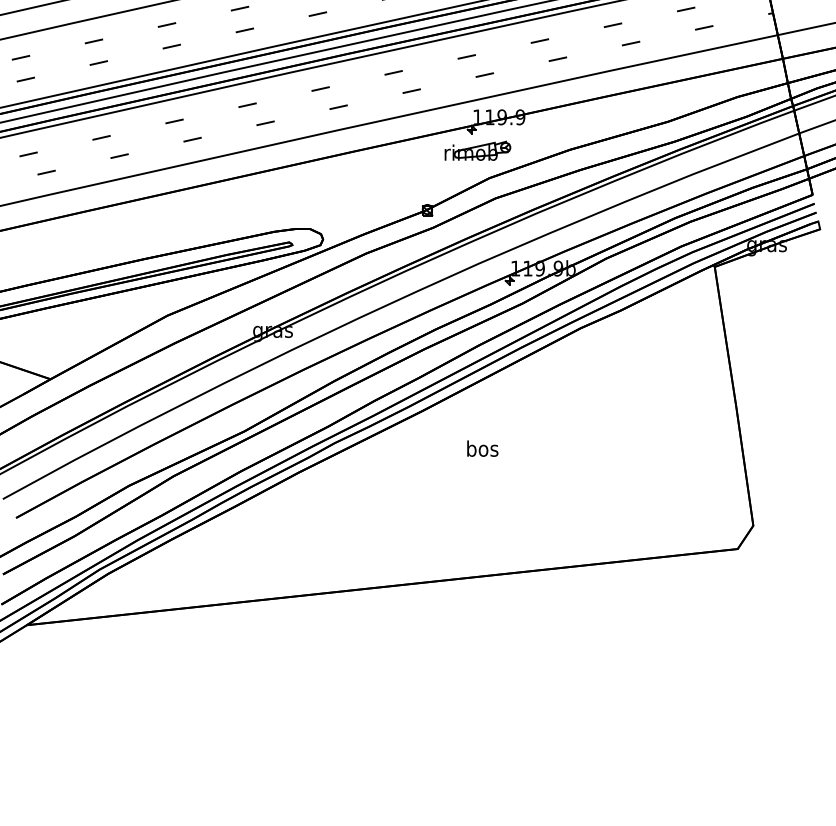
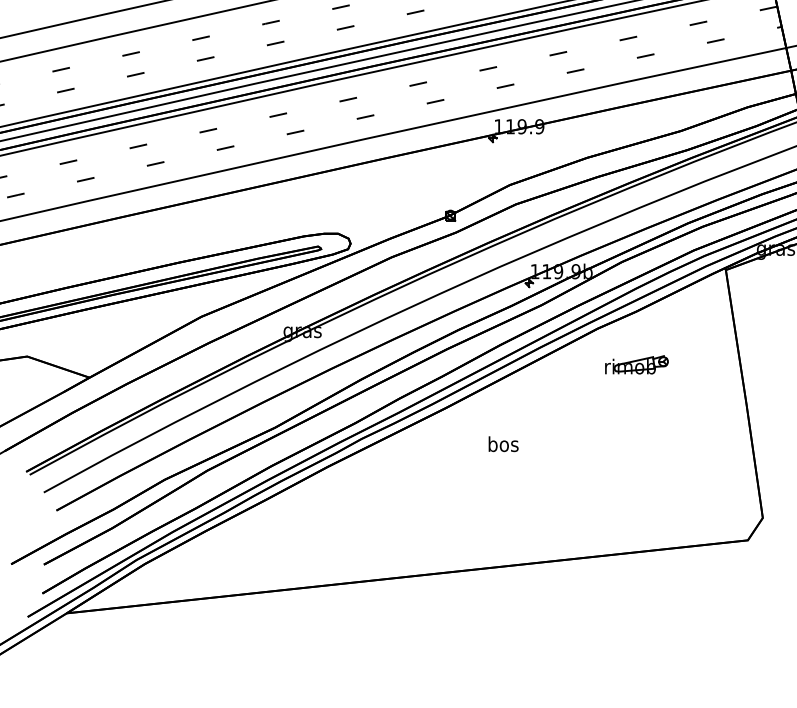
part: (477, 150) -> (636, 364), moved

